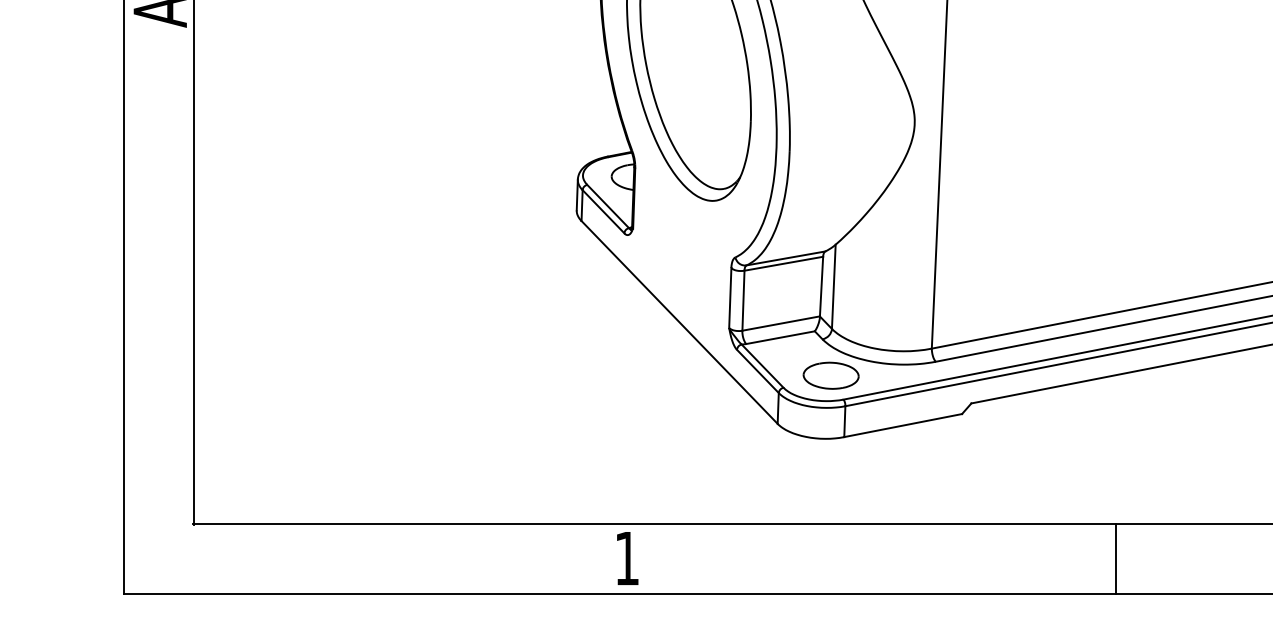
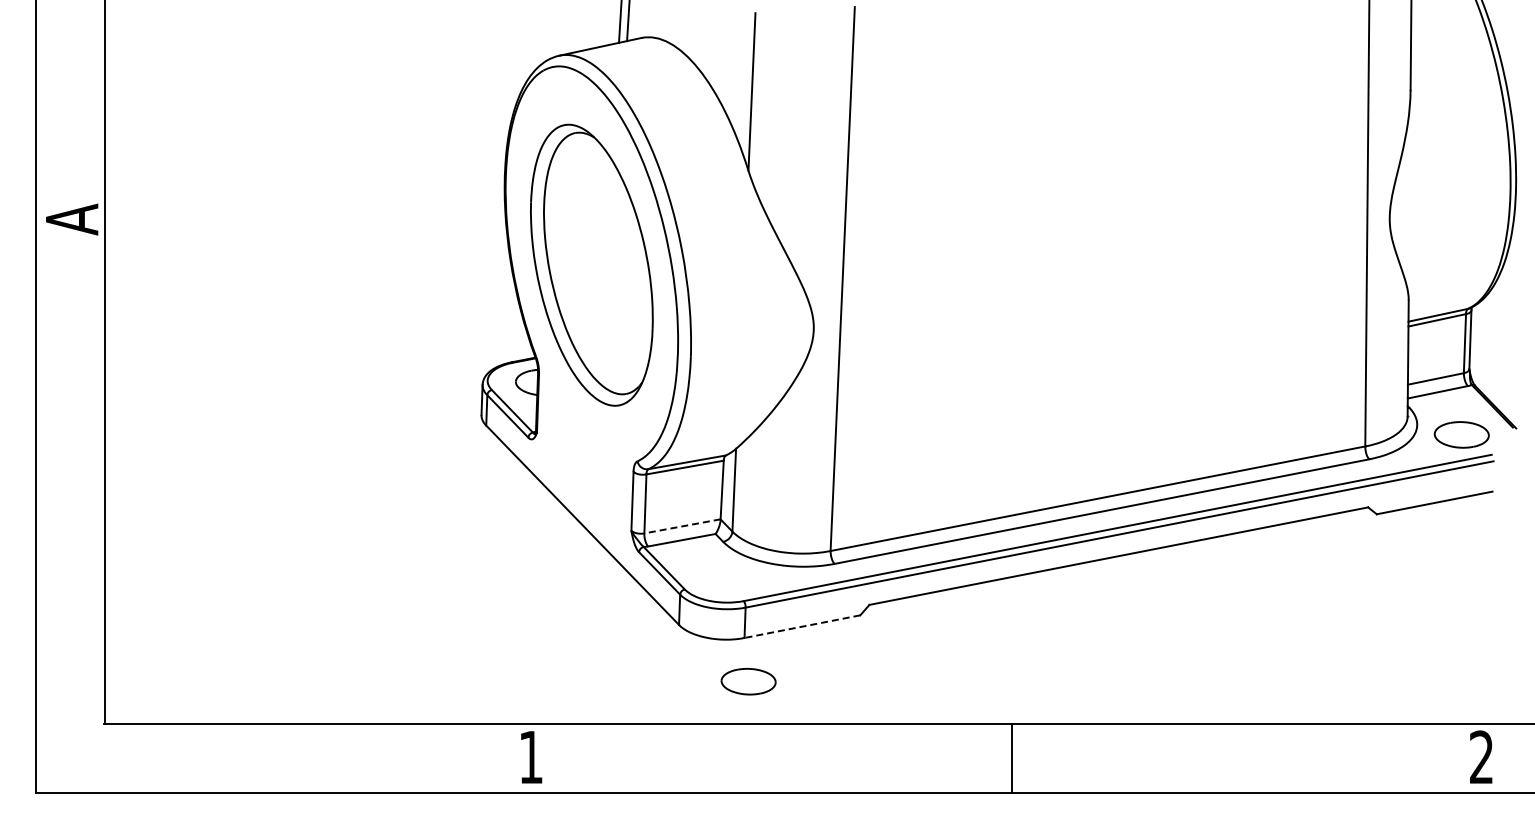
line: (781, 323) -> (682, 526), solid -> dashed
part: (831, 375) -> (748, 681), moved
line: (903, 425) -> (802, 626), solid -> dashed

